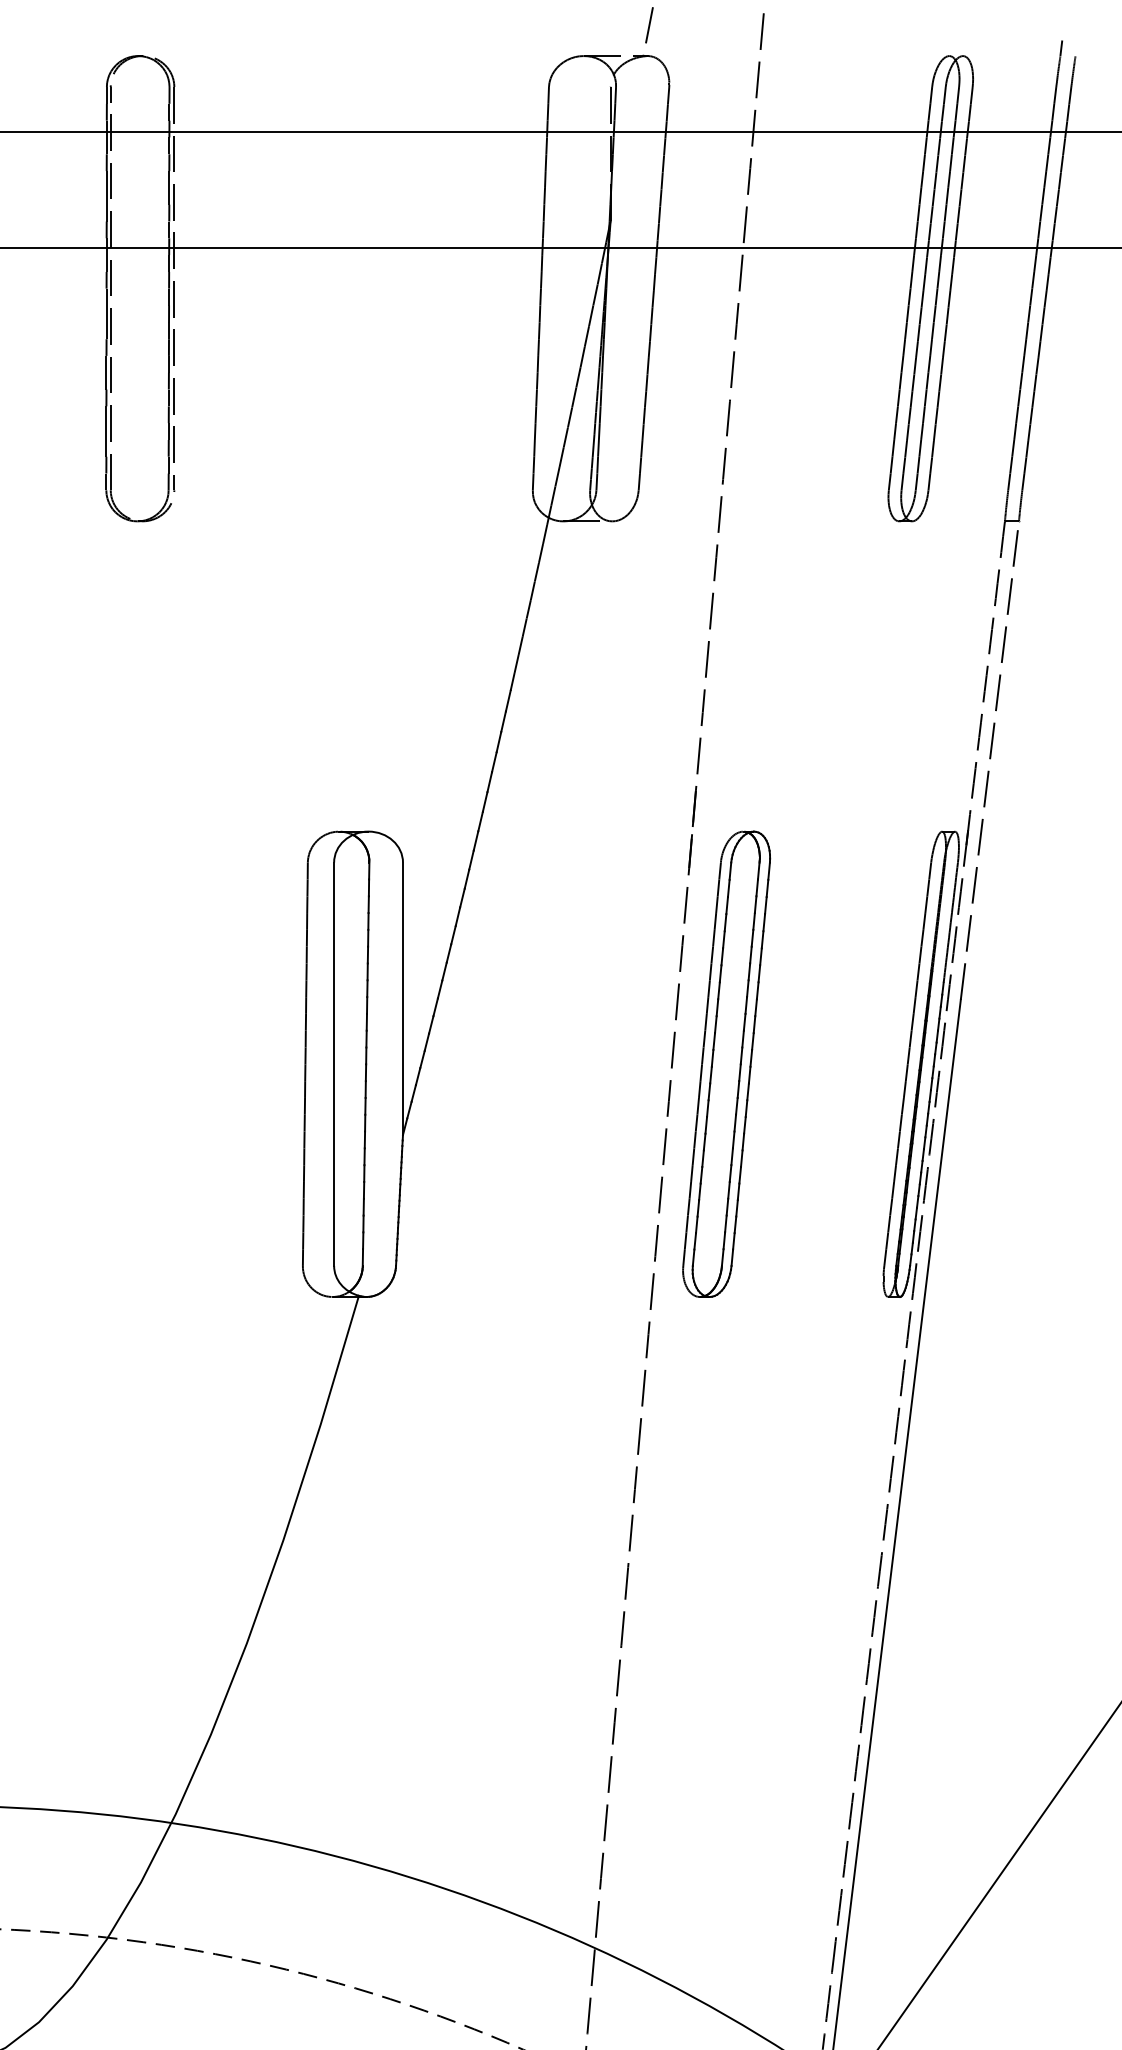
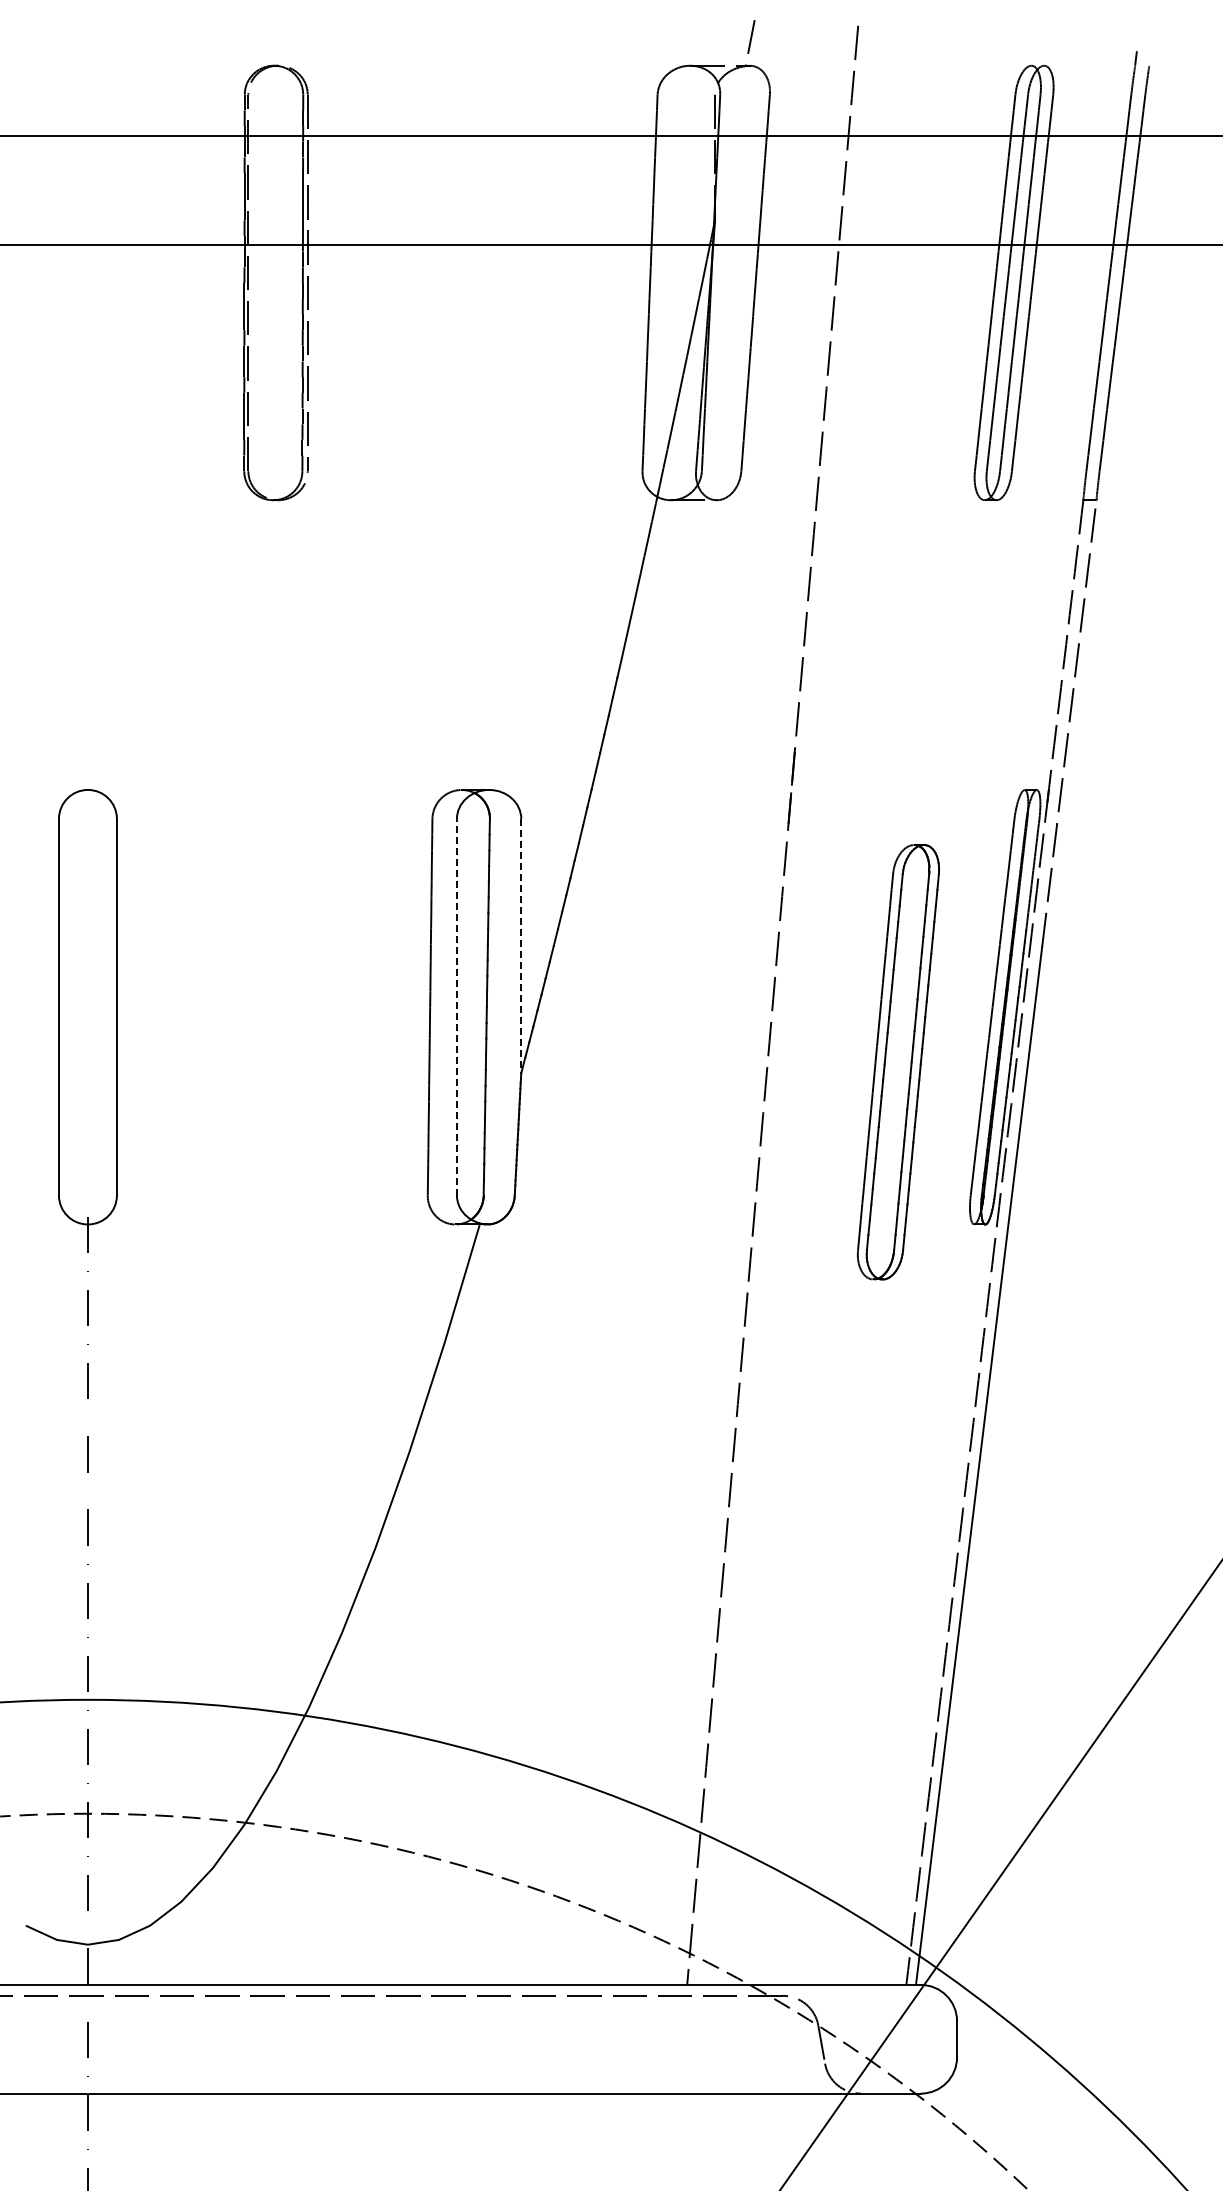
line: (403, 999) -> (521, 946), solid -> dashed
line: (333, 1063) -> (456, 1006), solid -> dashed
part: (725, 1064) -> (897, 1062), moved

